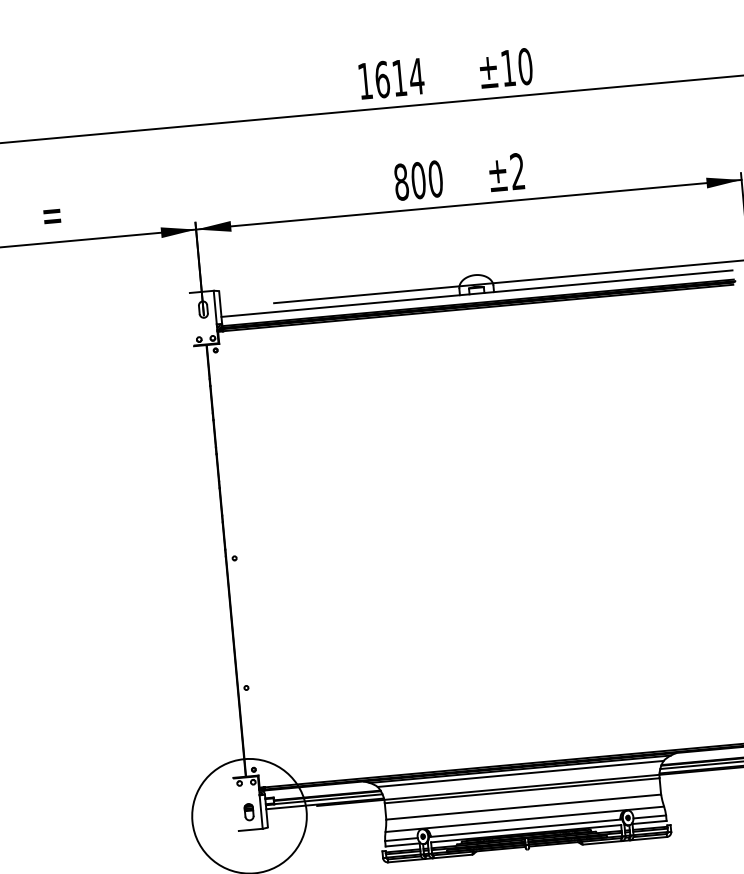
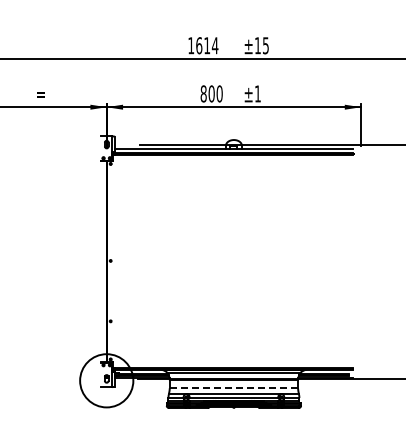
text: (524, 66) -> (265, 45), ±10 -> ±15
text: (516, 170) -> (257, 93), ±2 -> ±1
line: (524, 807) -> (234, 388), solid -> dashed

